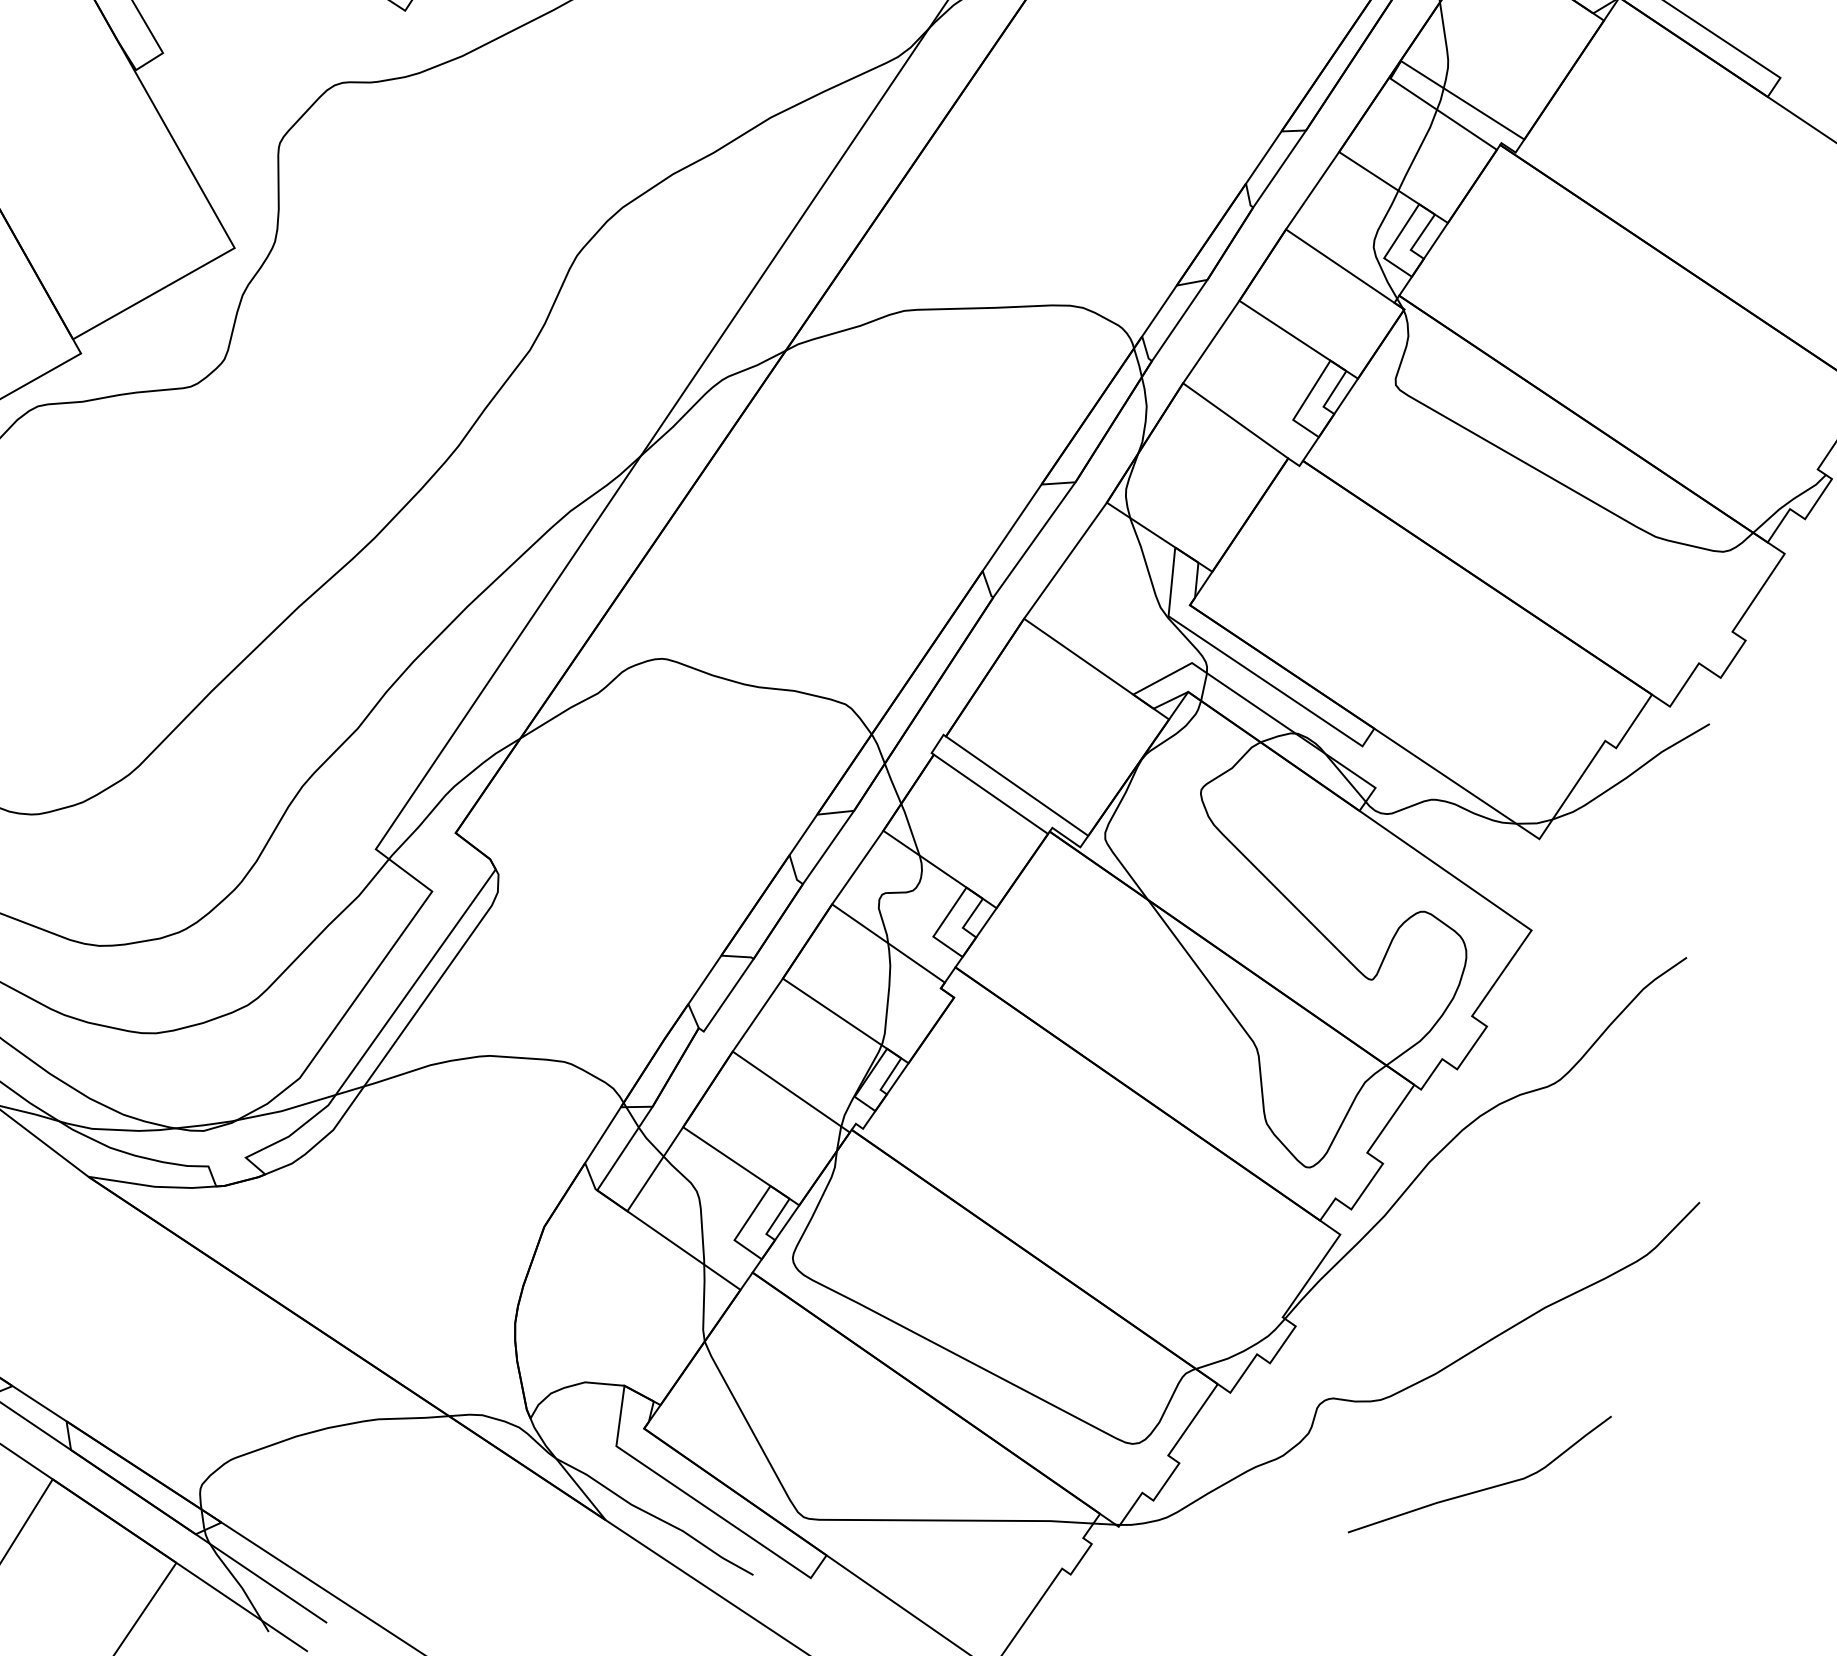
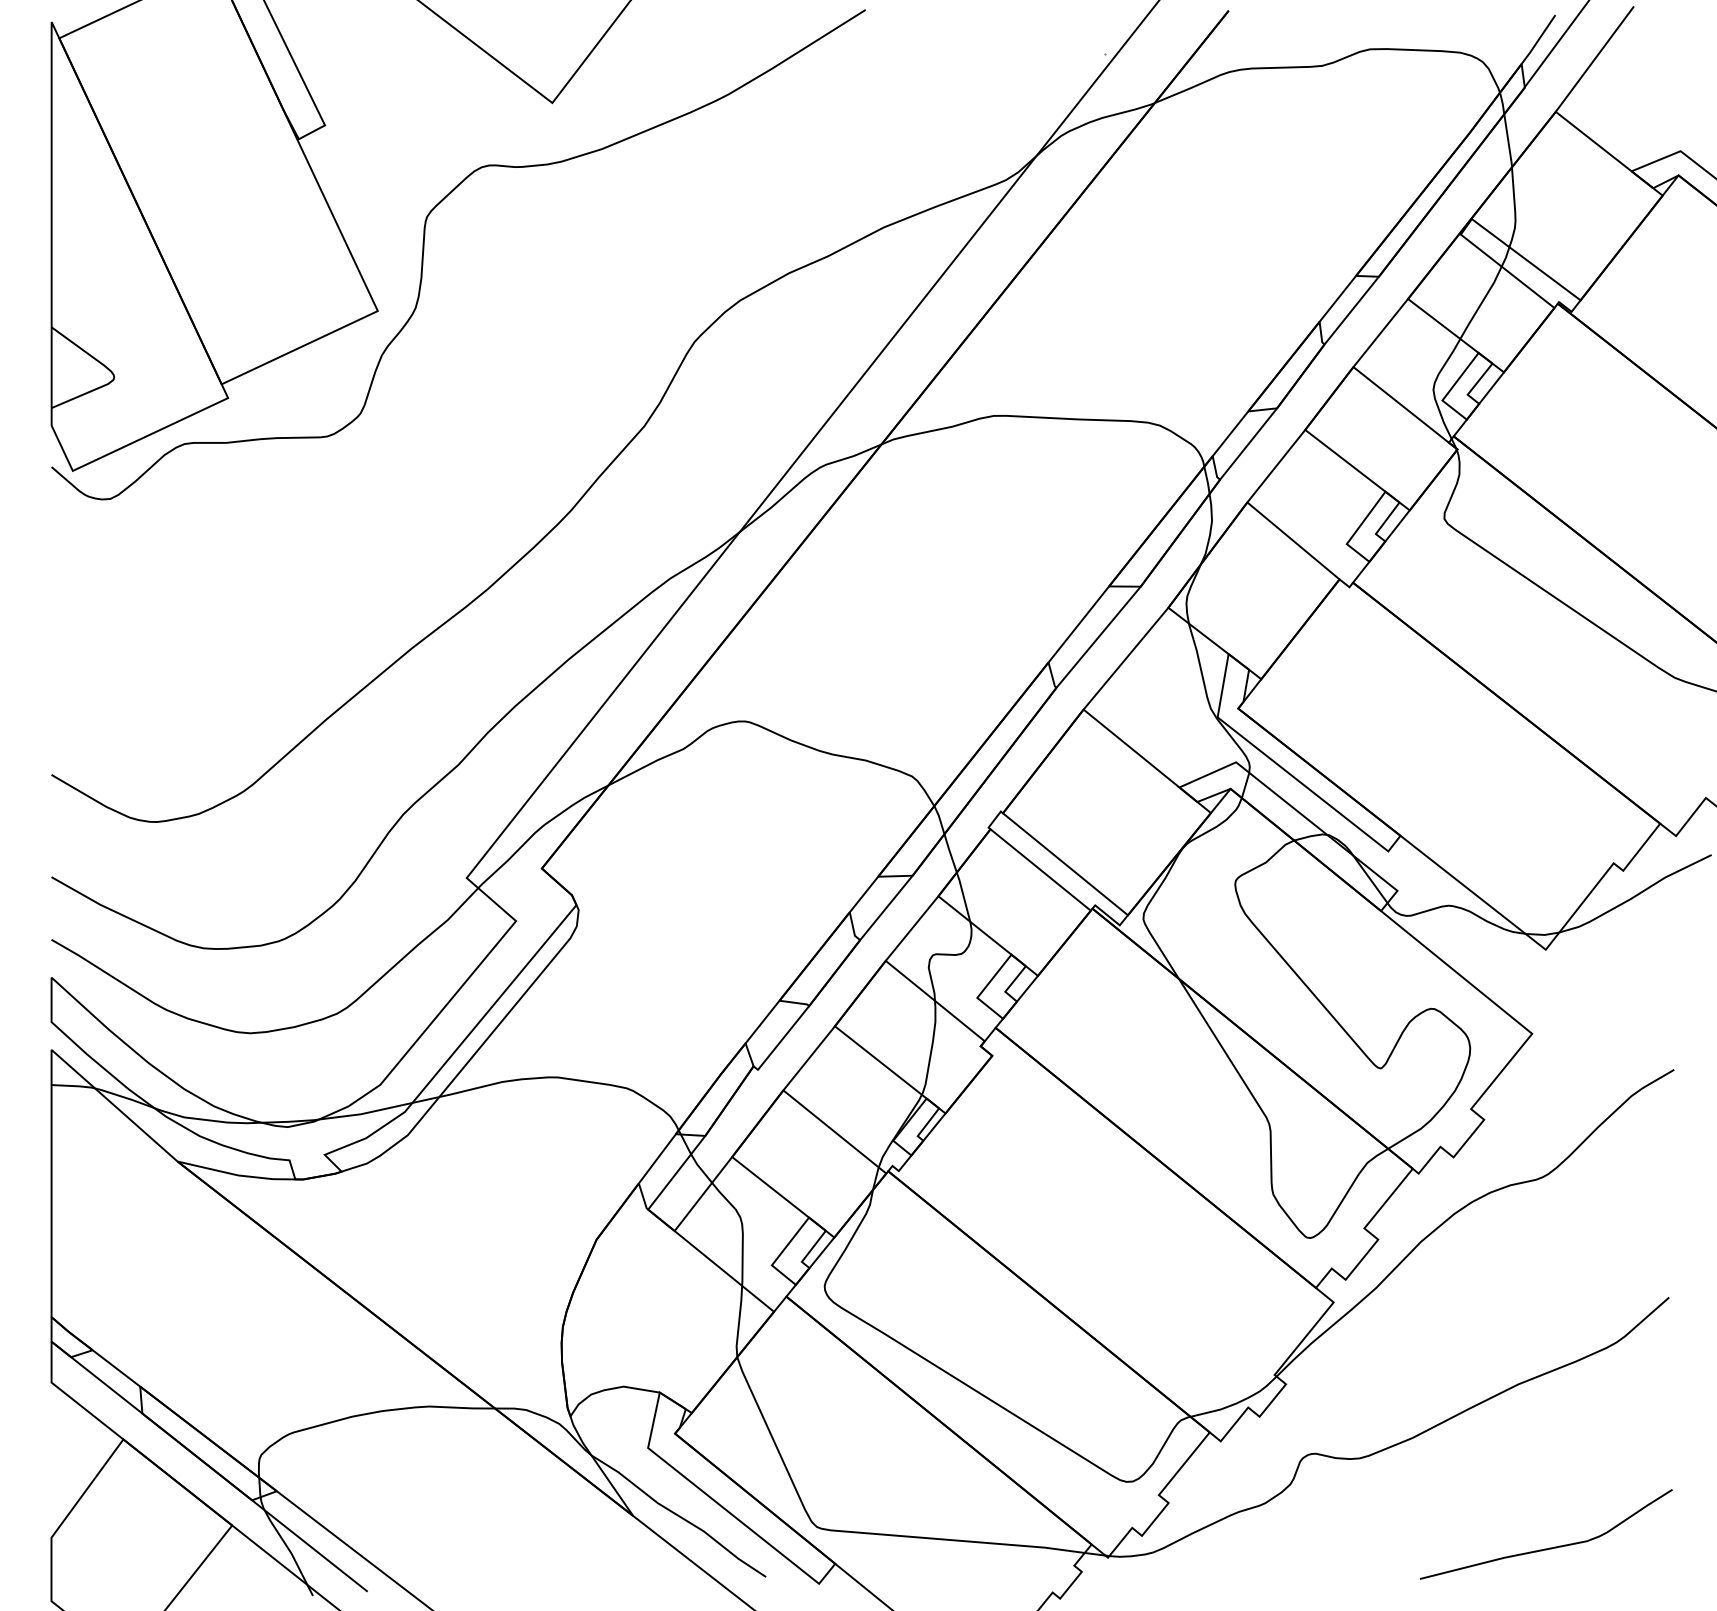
curve: (1484, 1488) -> (1549, 1547), moved

